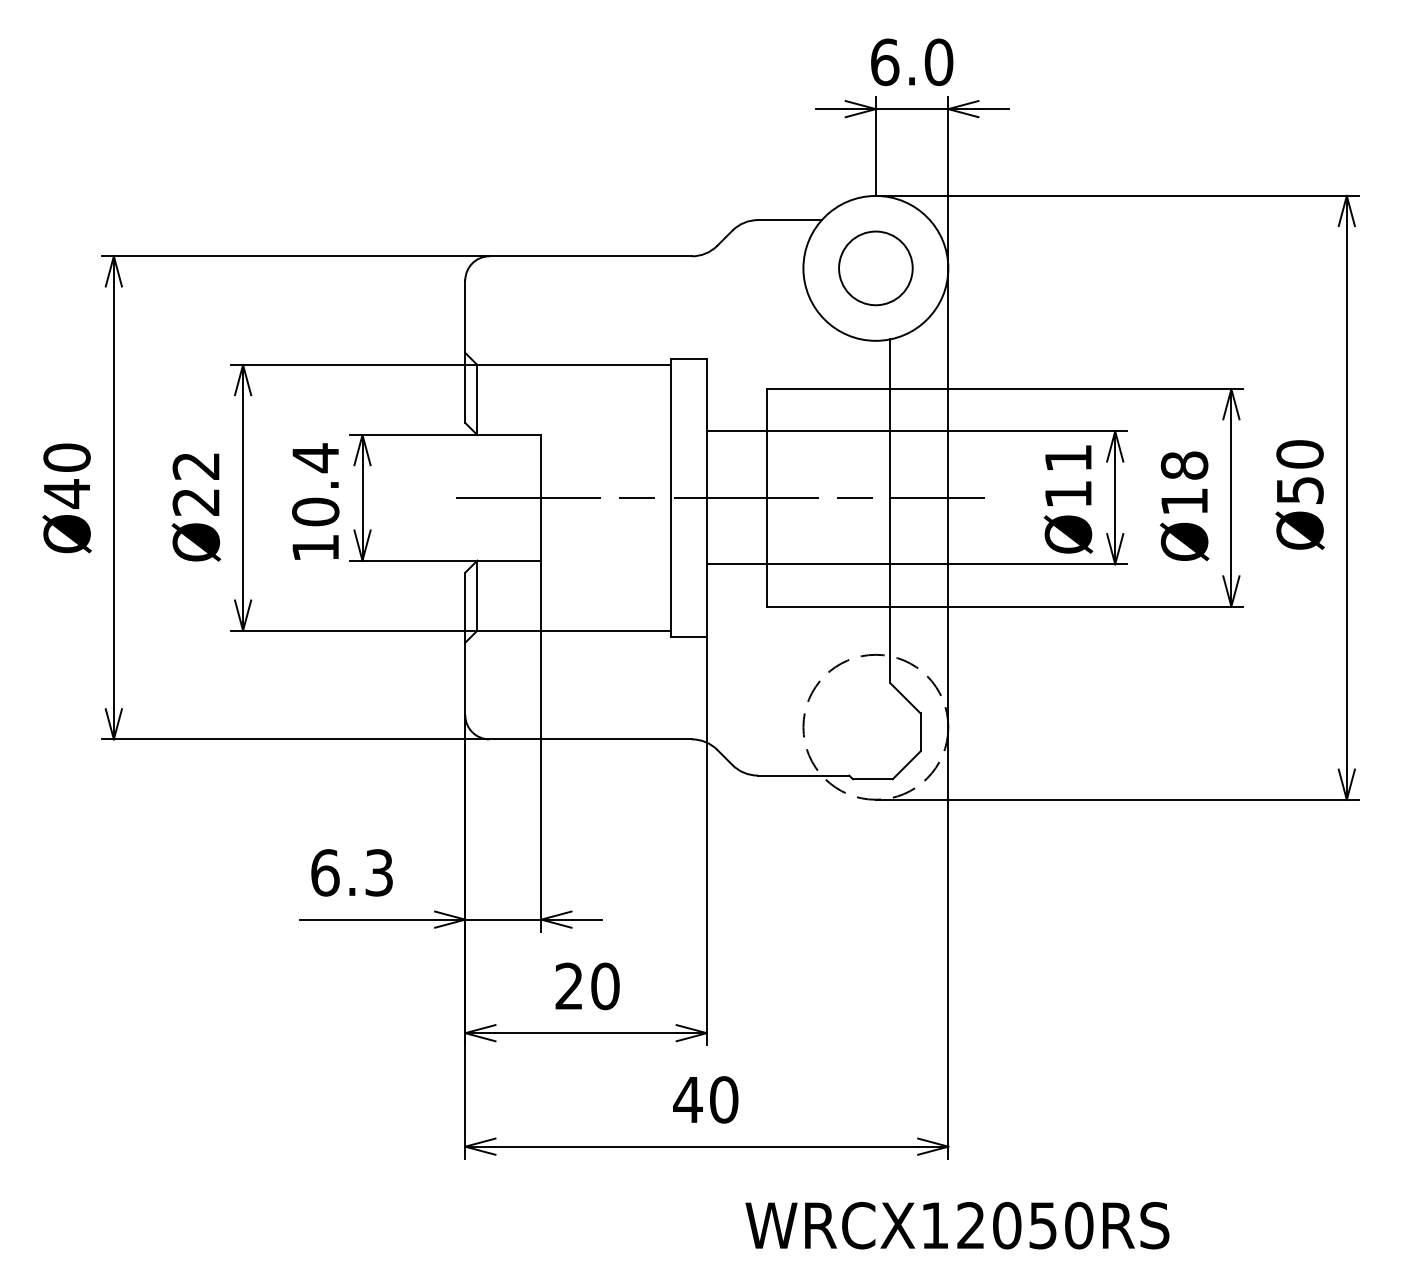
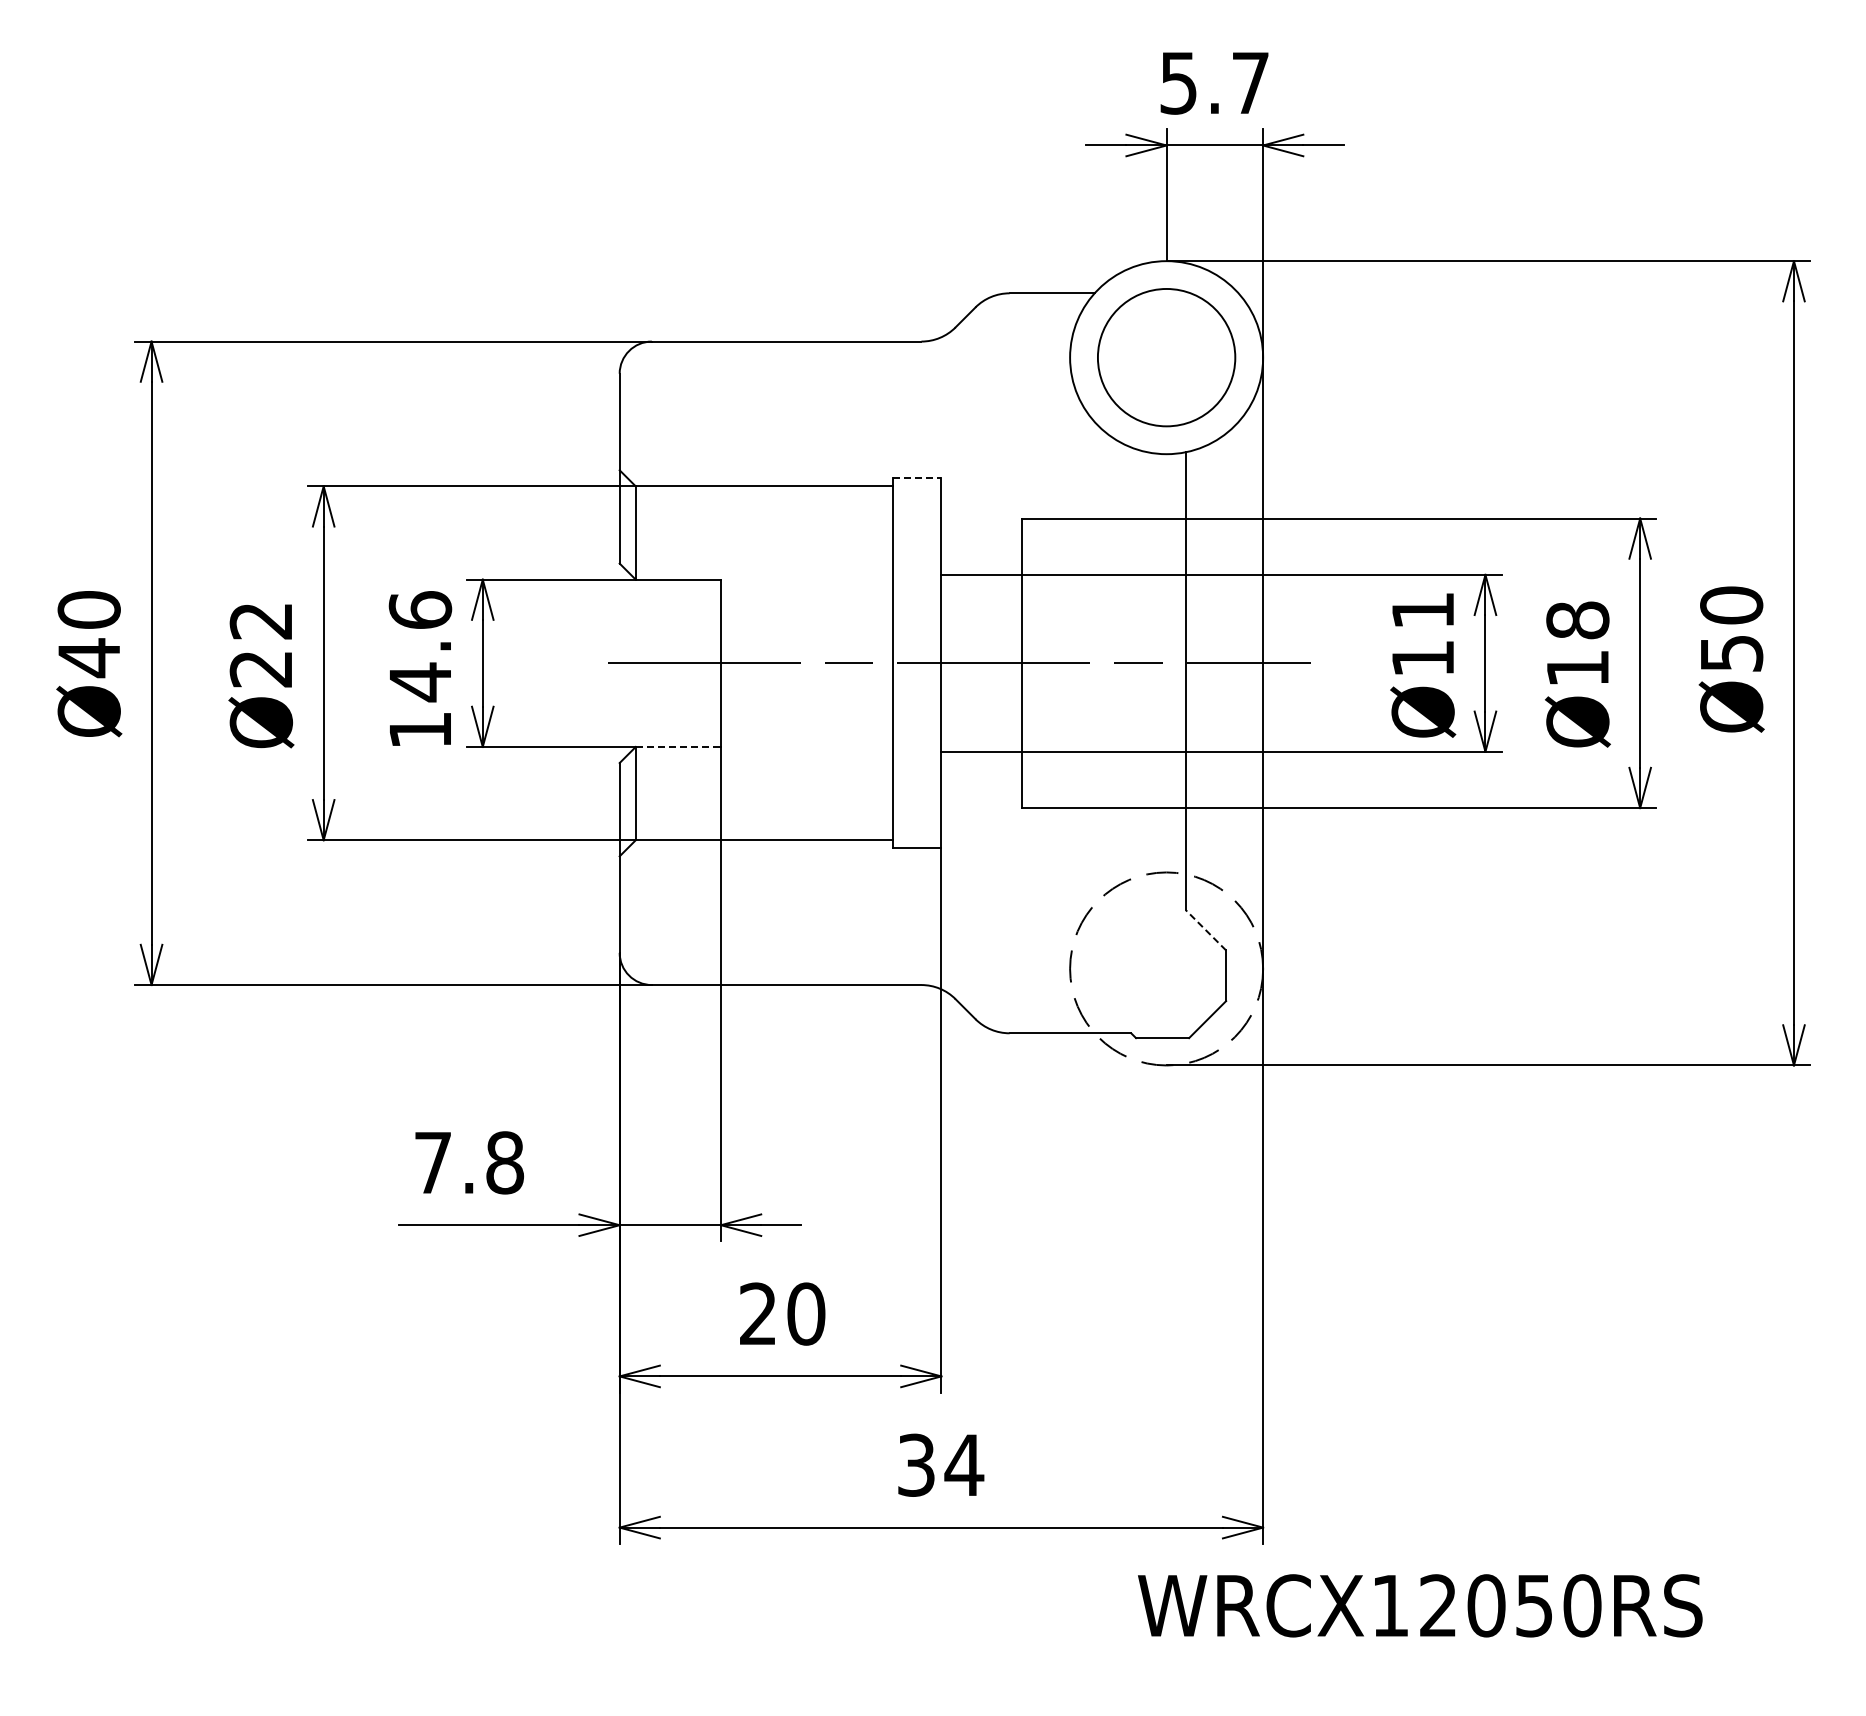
text: (911, 61) -> (1214, 82), 6.0 -> 5.7
circle: (875, 268) -> (1166, 357), size x1.4
line: (688, 359) -> (917, 478), solid -> dashed
text: (315, 485) -> (420, 646), 10.4 -> 14.6
line: (509, 560) -> (678, 746), solid -> dashed
line: (905, 697) -> (1205, 929), solid -> dashed
text: (352, 872) -> (469, 1162), 6.3 -> 7.8
text: (706, 1099) -> (940, 1464), 40 -> 34
text: (957, 1225) -> (1420, 1605), moved

